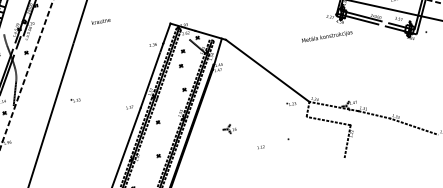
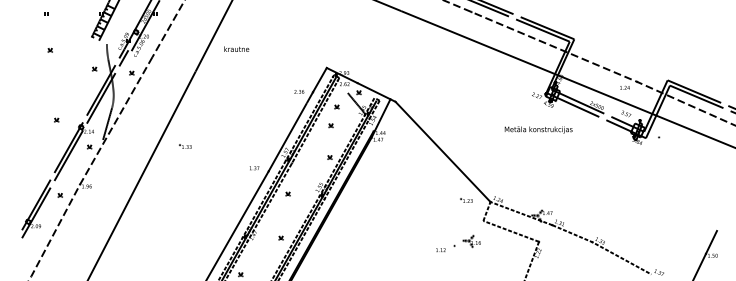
text: (327, 36) -> (538, 129), moved
part: (229, 129) -> (471, 241), moved
text: (260, 146) -> (440, 249), moved

